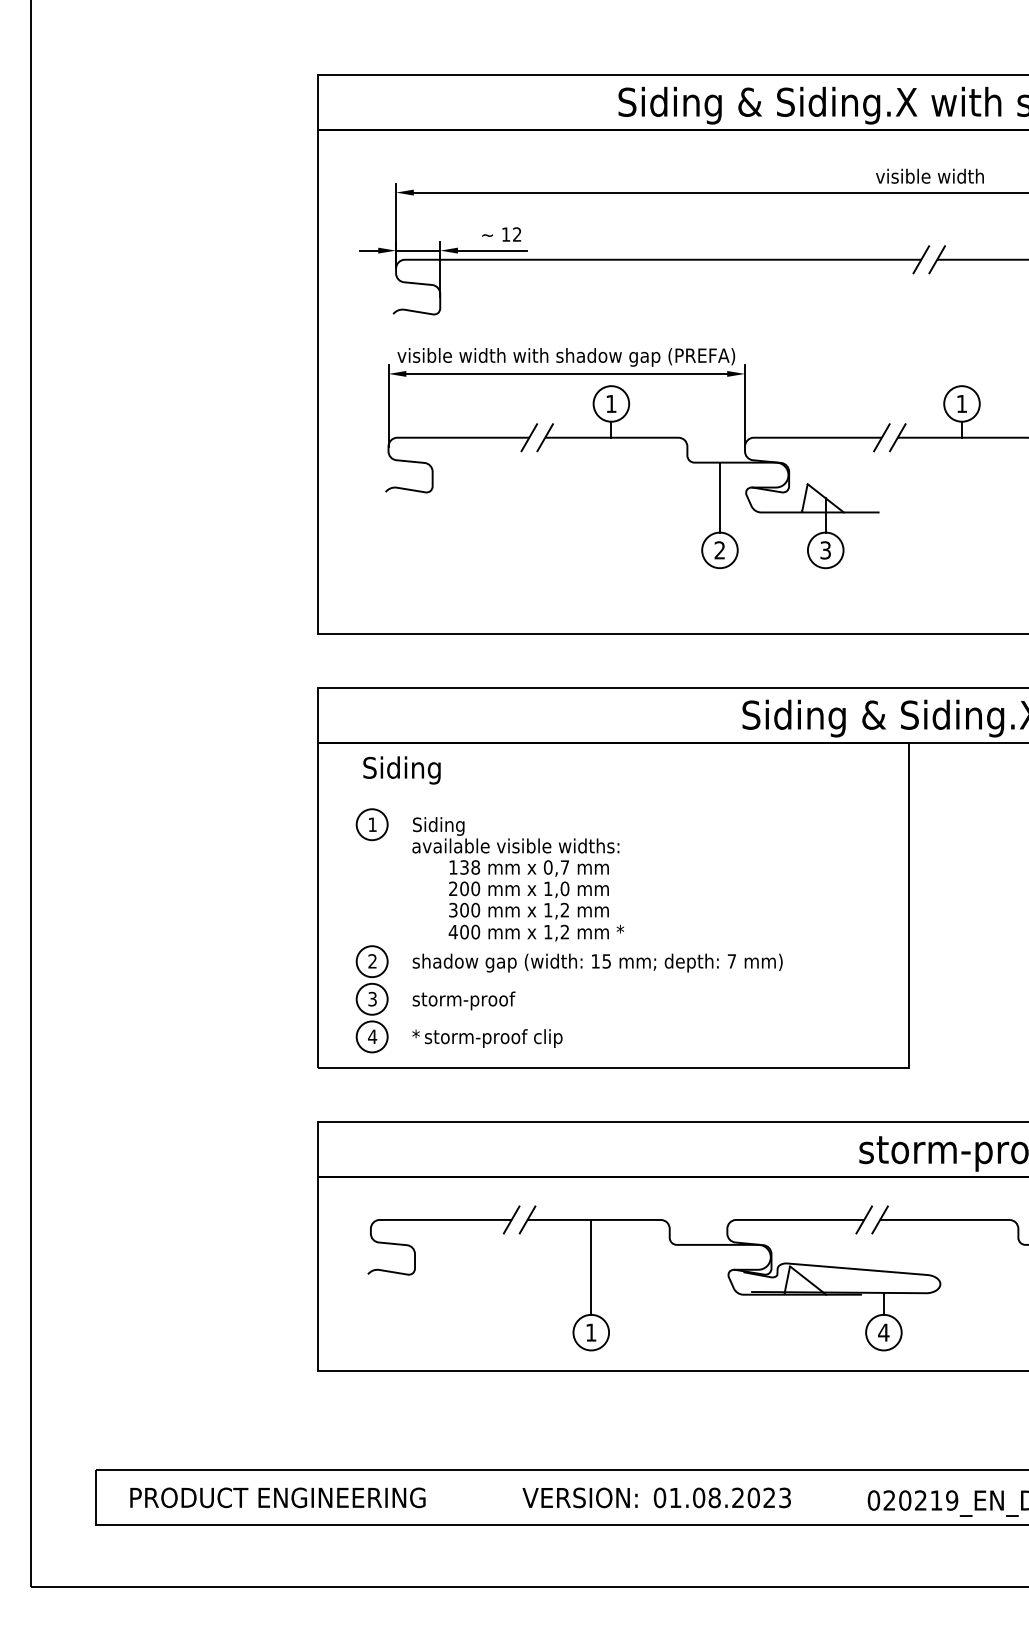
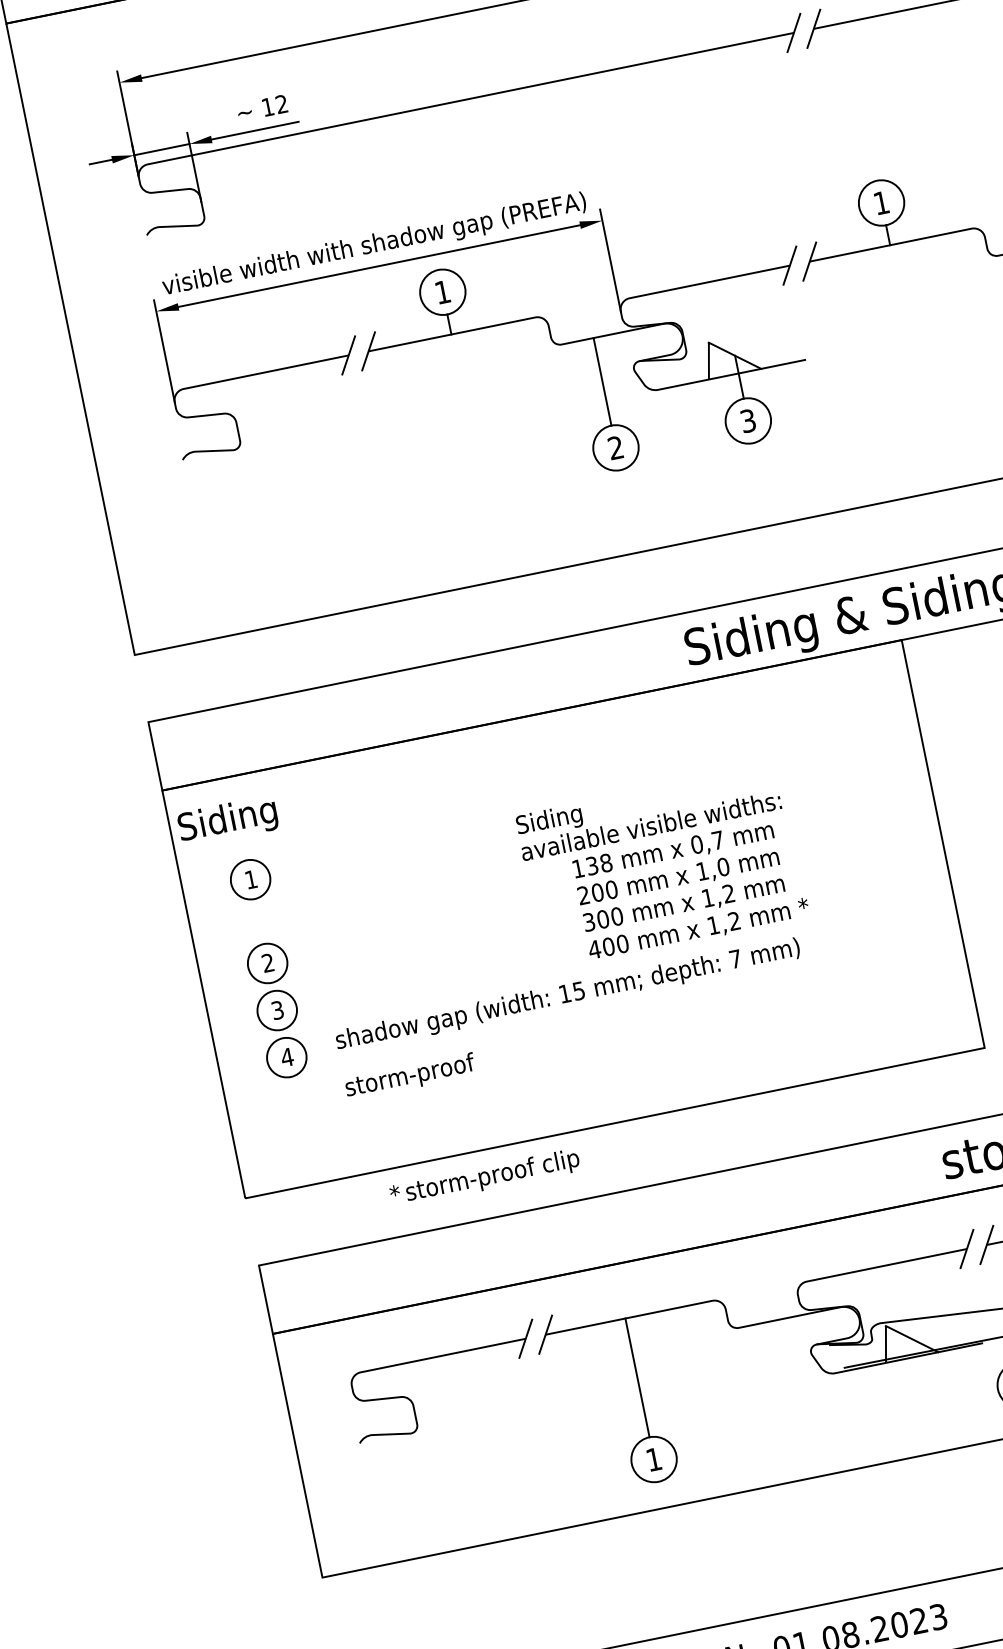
text: (401, 770) -> (227, 821), moved
text: (517, 879) -> (661, 867), moved
part: (371, 999) -> (276, 1010), moved
text: (487, 1038) -> (485, 1178), moved

